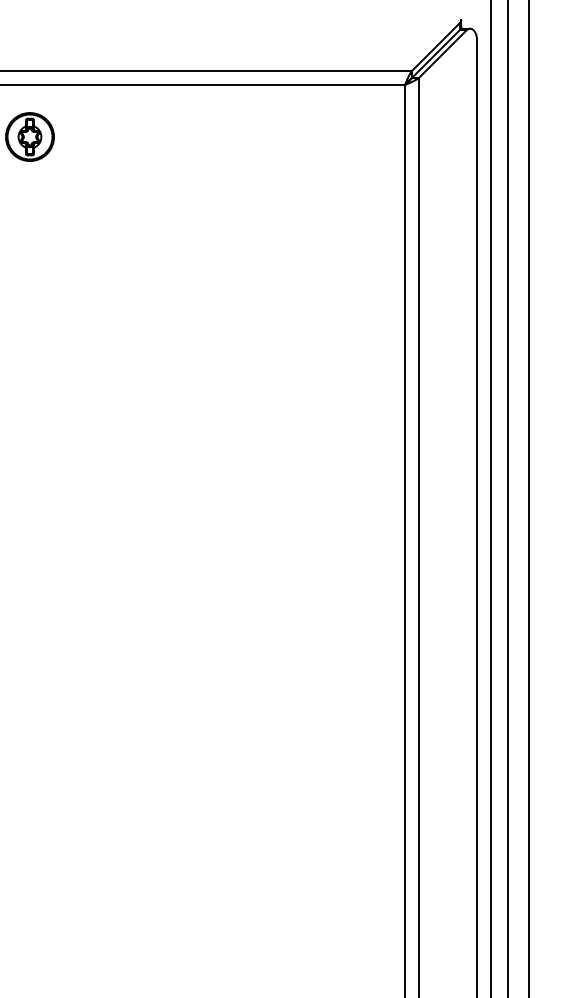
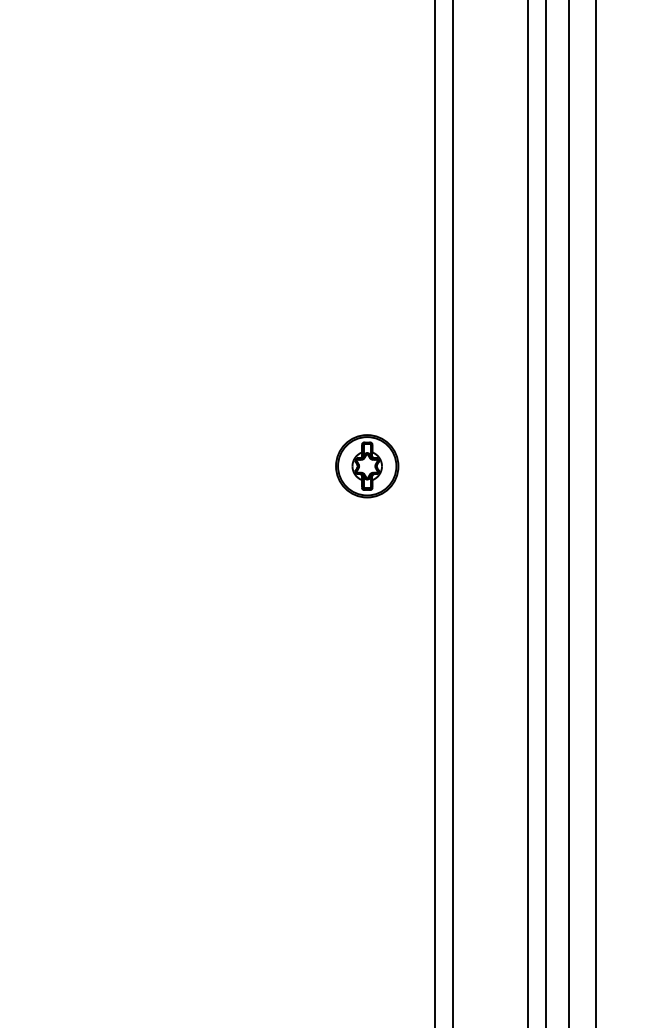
part: (352, 488) -> (366, 465), added

